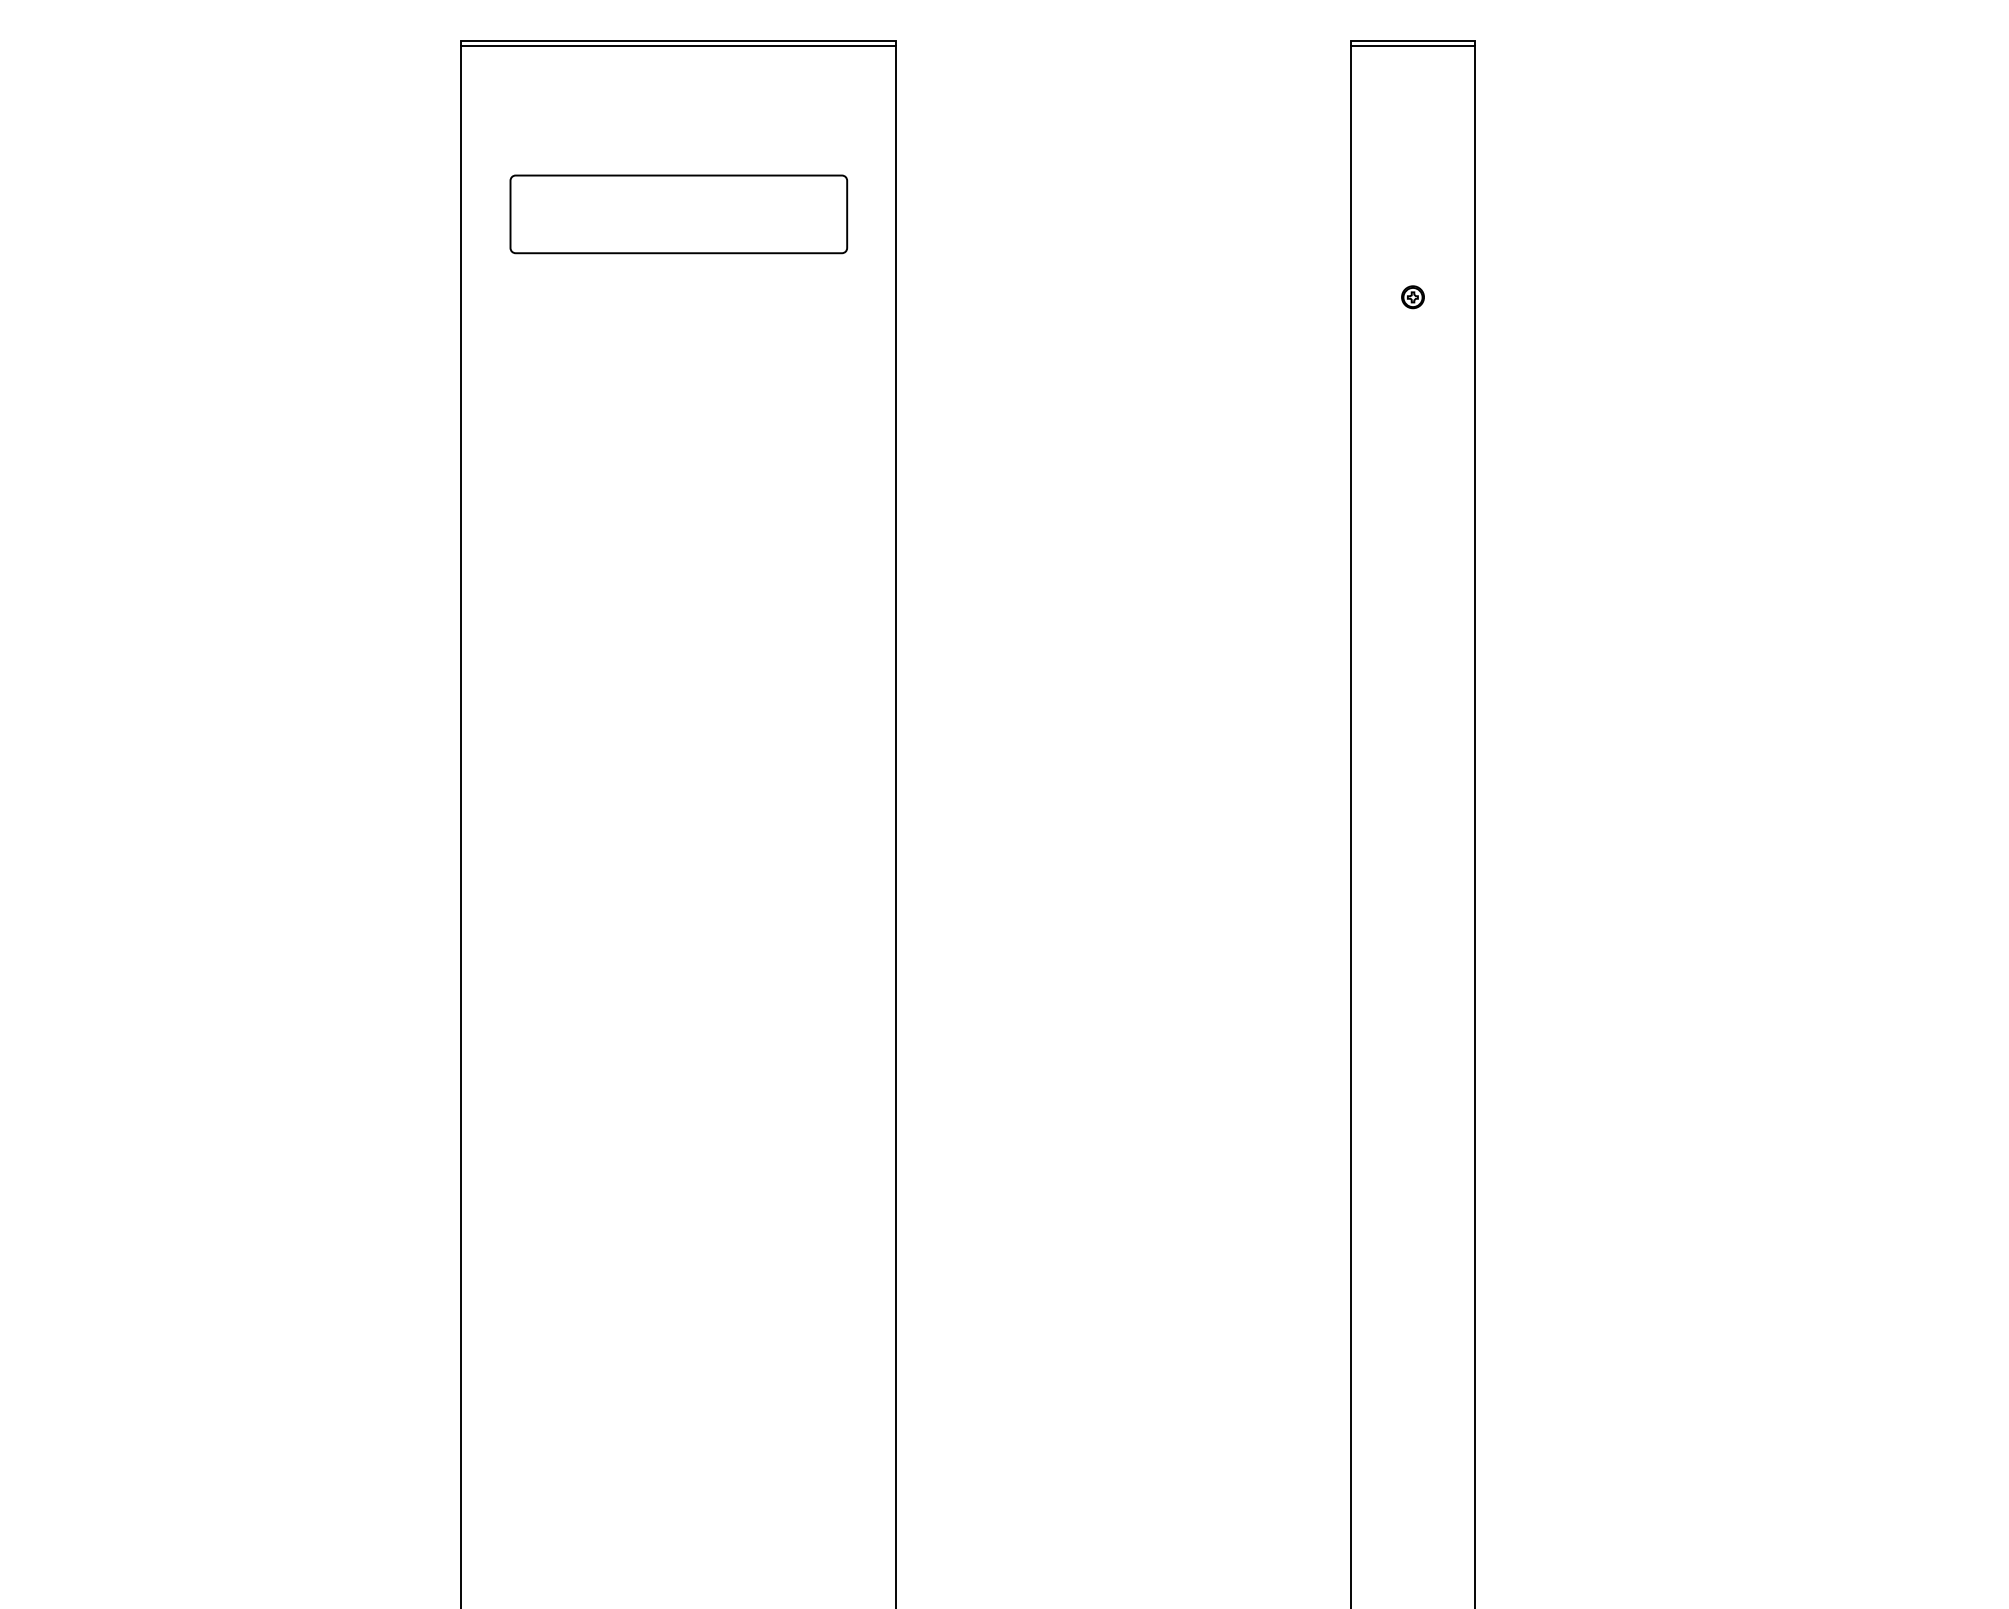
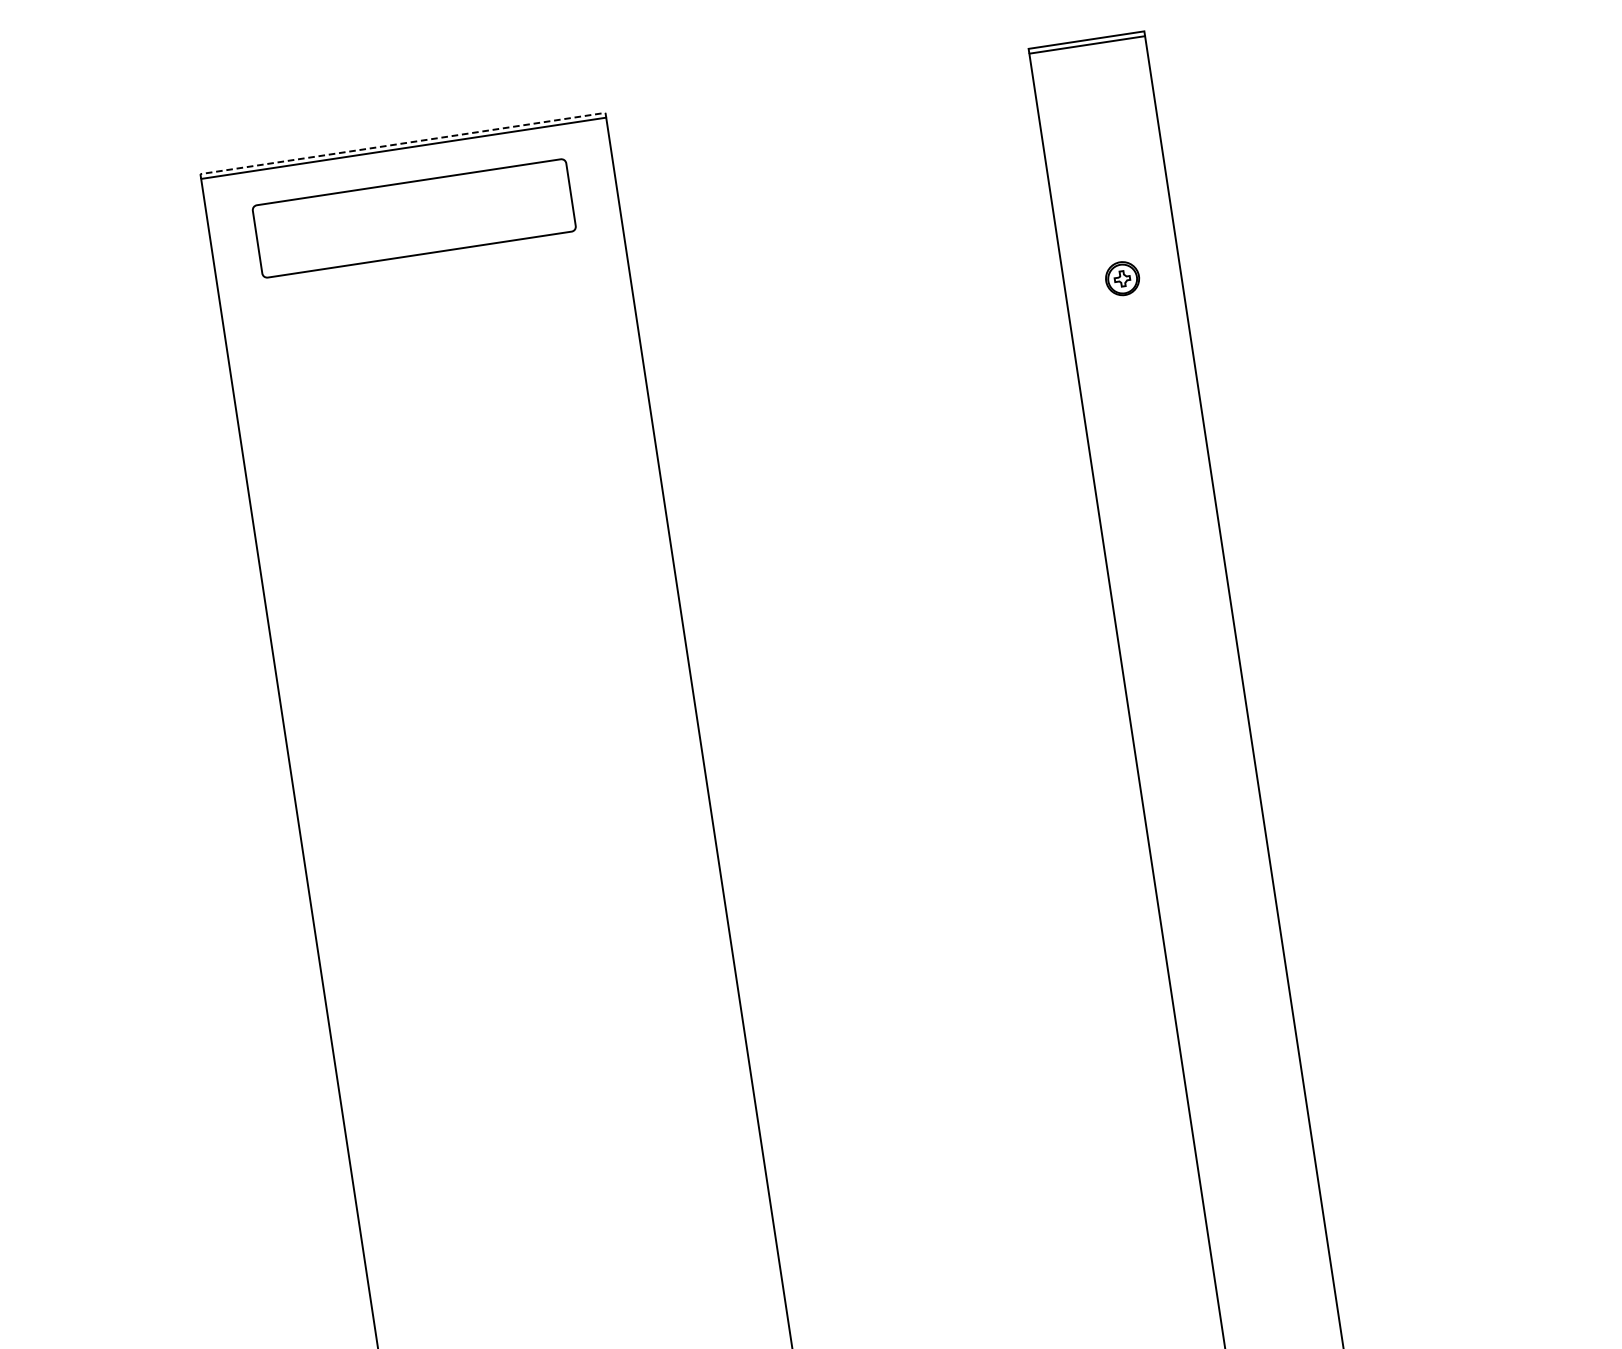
line: (678, 40) -> (402, 143), solid -> dashed
part: (678, 214) -> (414, 218), moved
part: (1412, 297) -> (1122, 279), size x1.6

